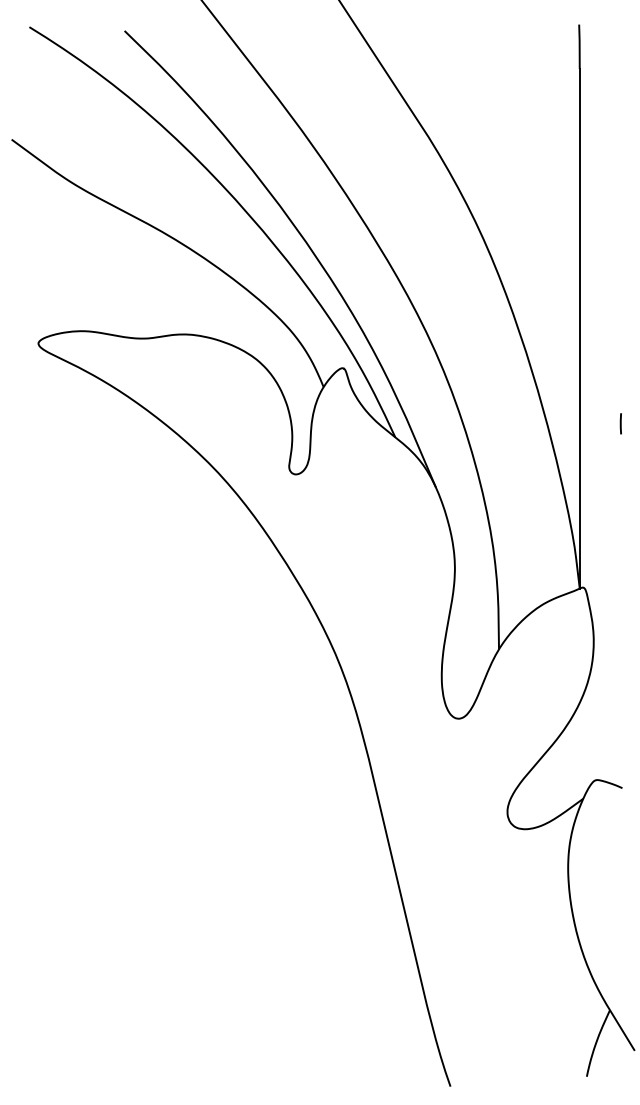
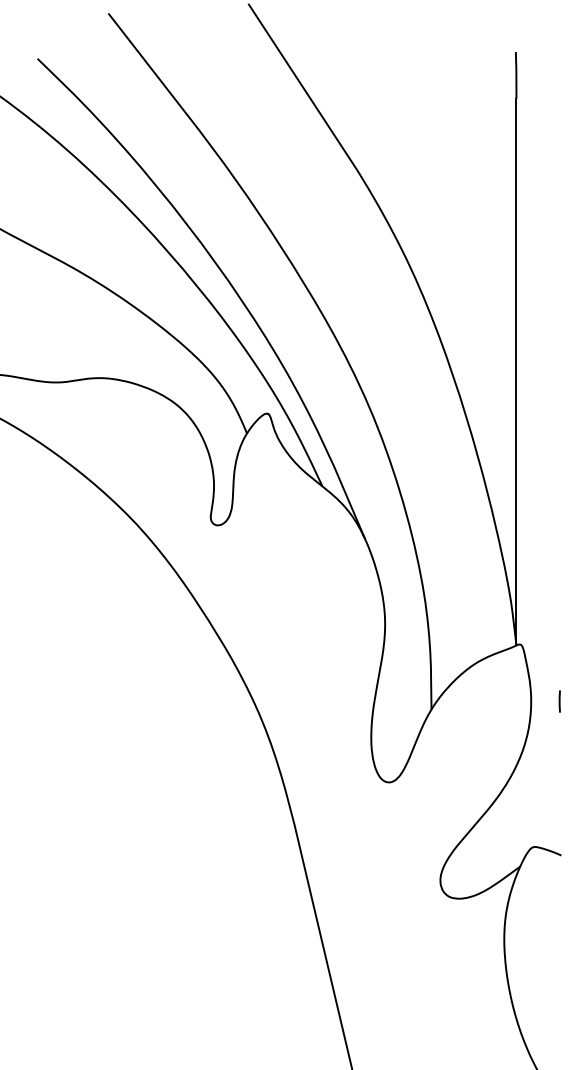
line: (620, 423) -> (559, 701), moved

